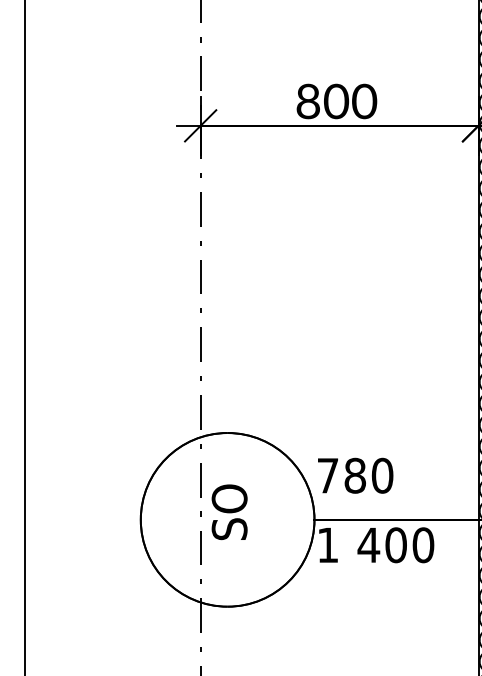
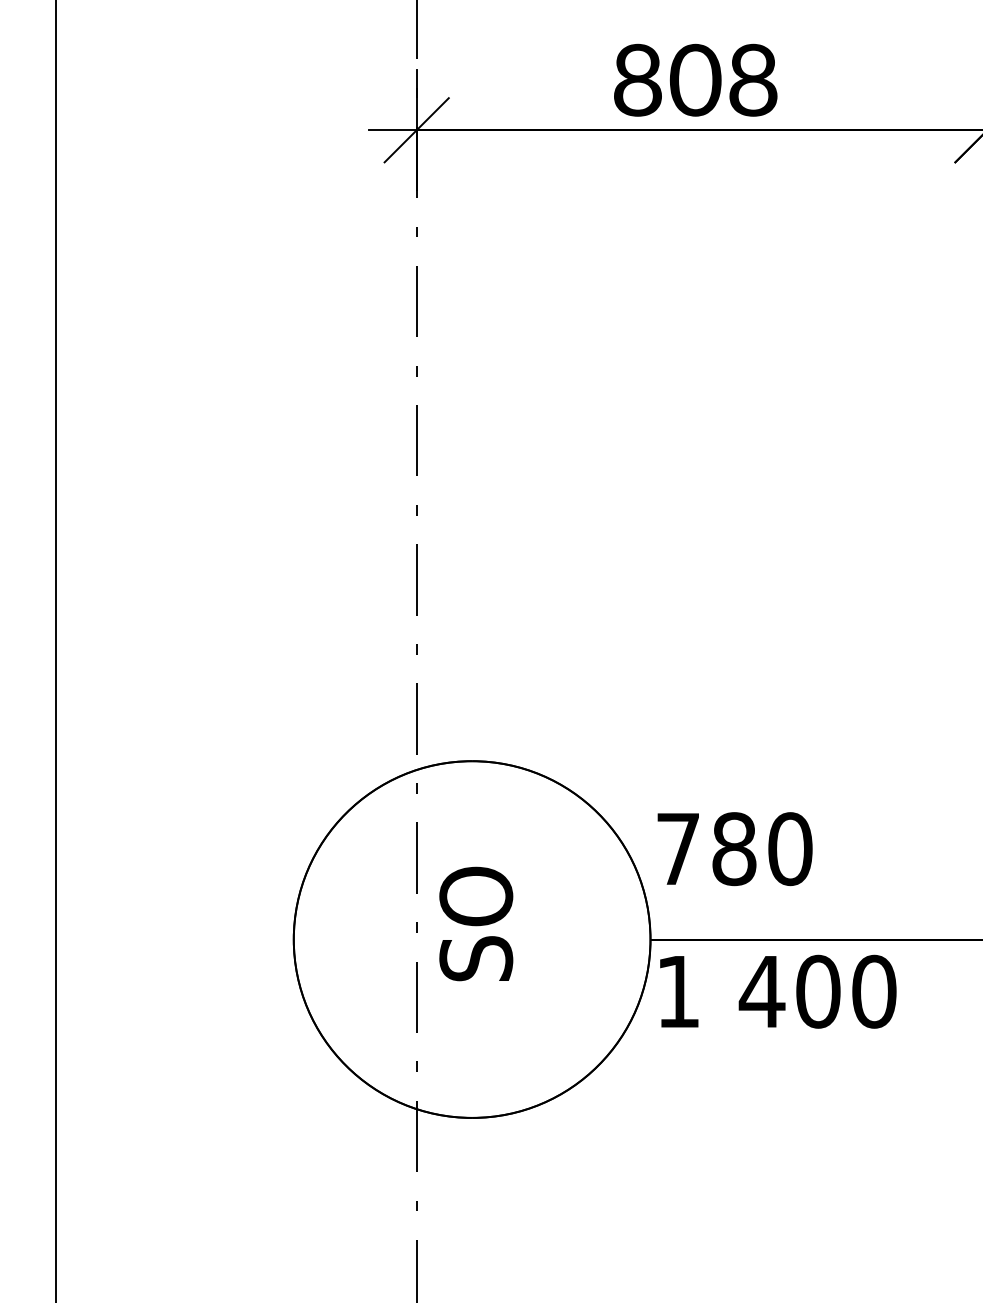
text: (364, 101) -> (753, 80), 800 -> 808

